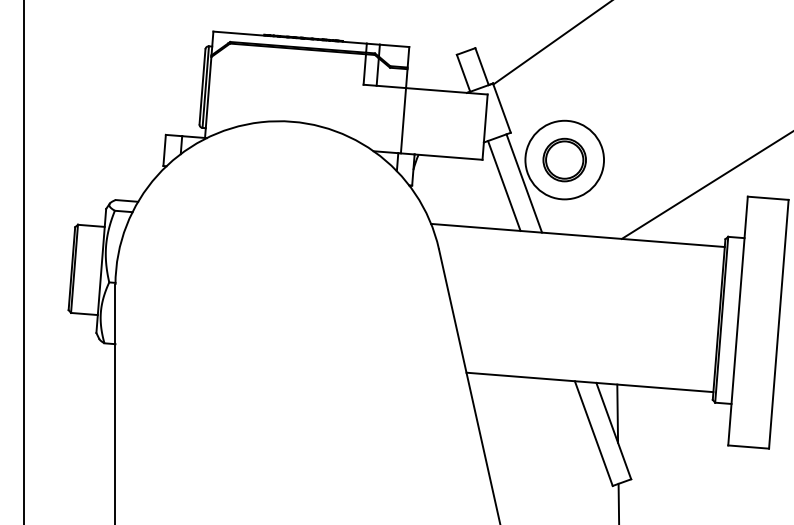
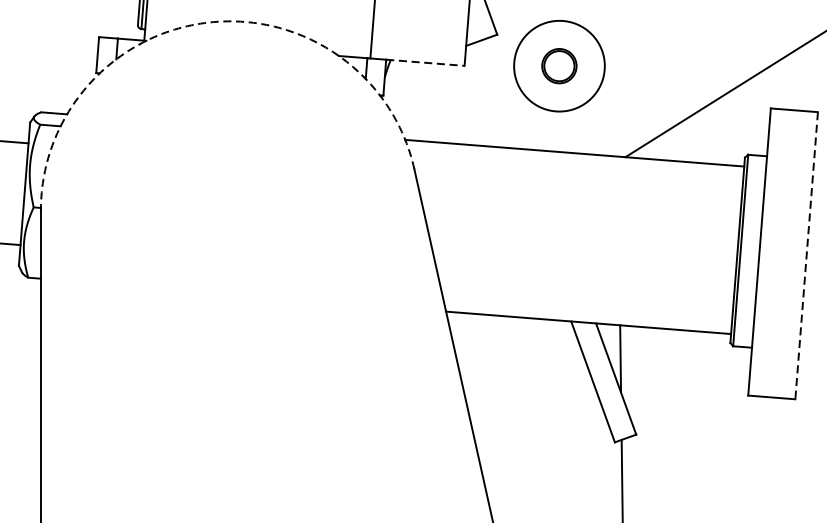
arc: (261, 122) -> (209, 22), solid -> dashed
line: (449, 157) -> (426, 63), solid -> dashed
part: (564, 159) -> (559, 65), size x0.7
line: (524, 183) -> (513, 93), removed
line: (504, 185) -> (489, 95), removed
line: (778, 324) -> (806, 255), solid -> dashed

